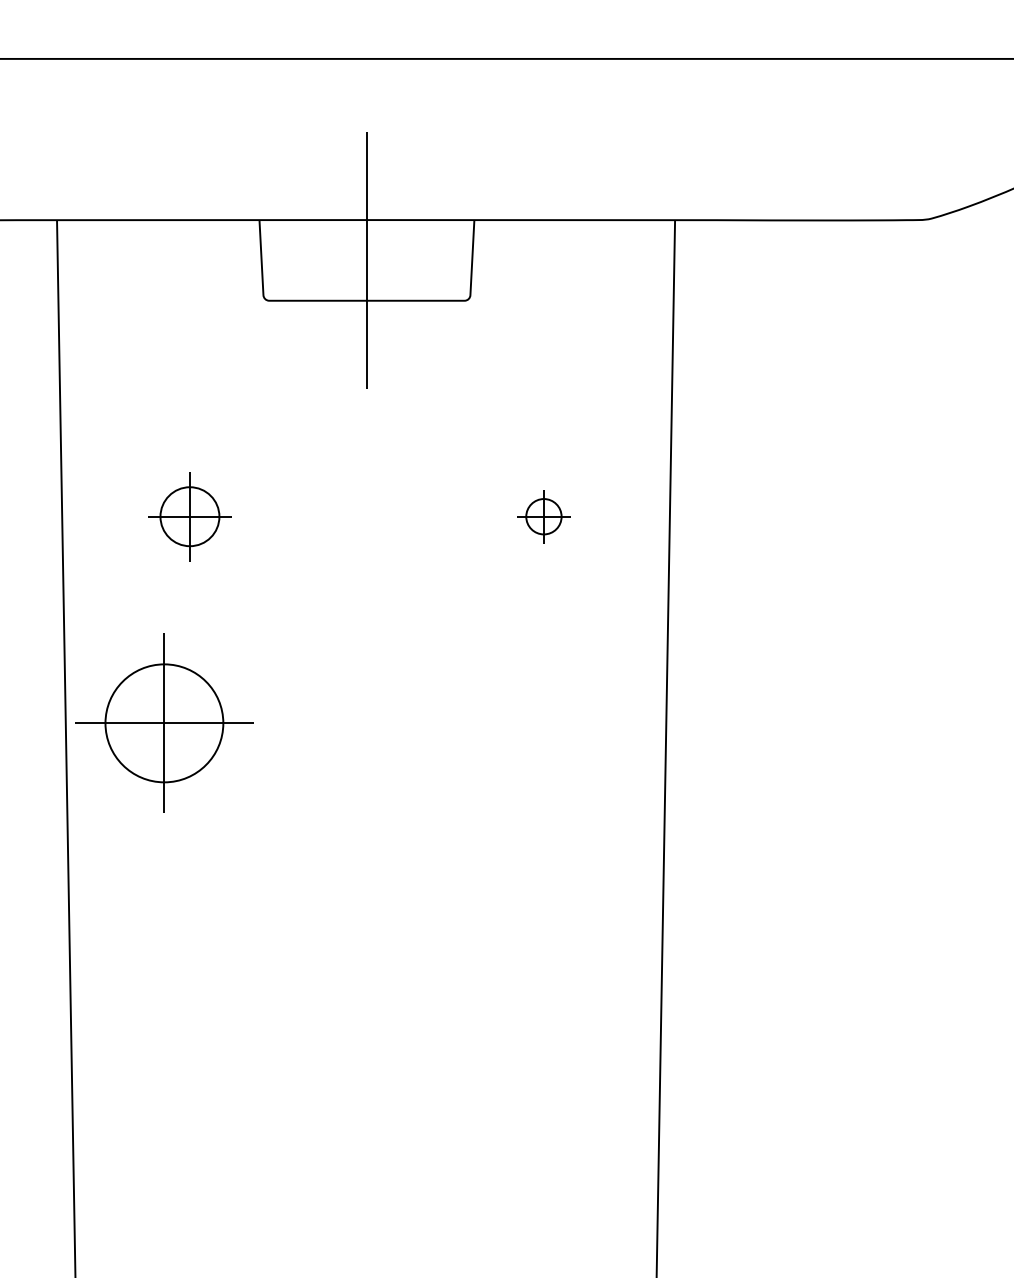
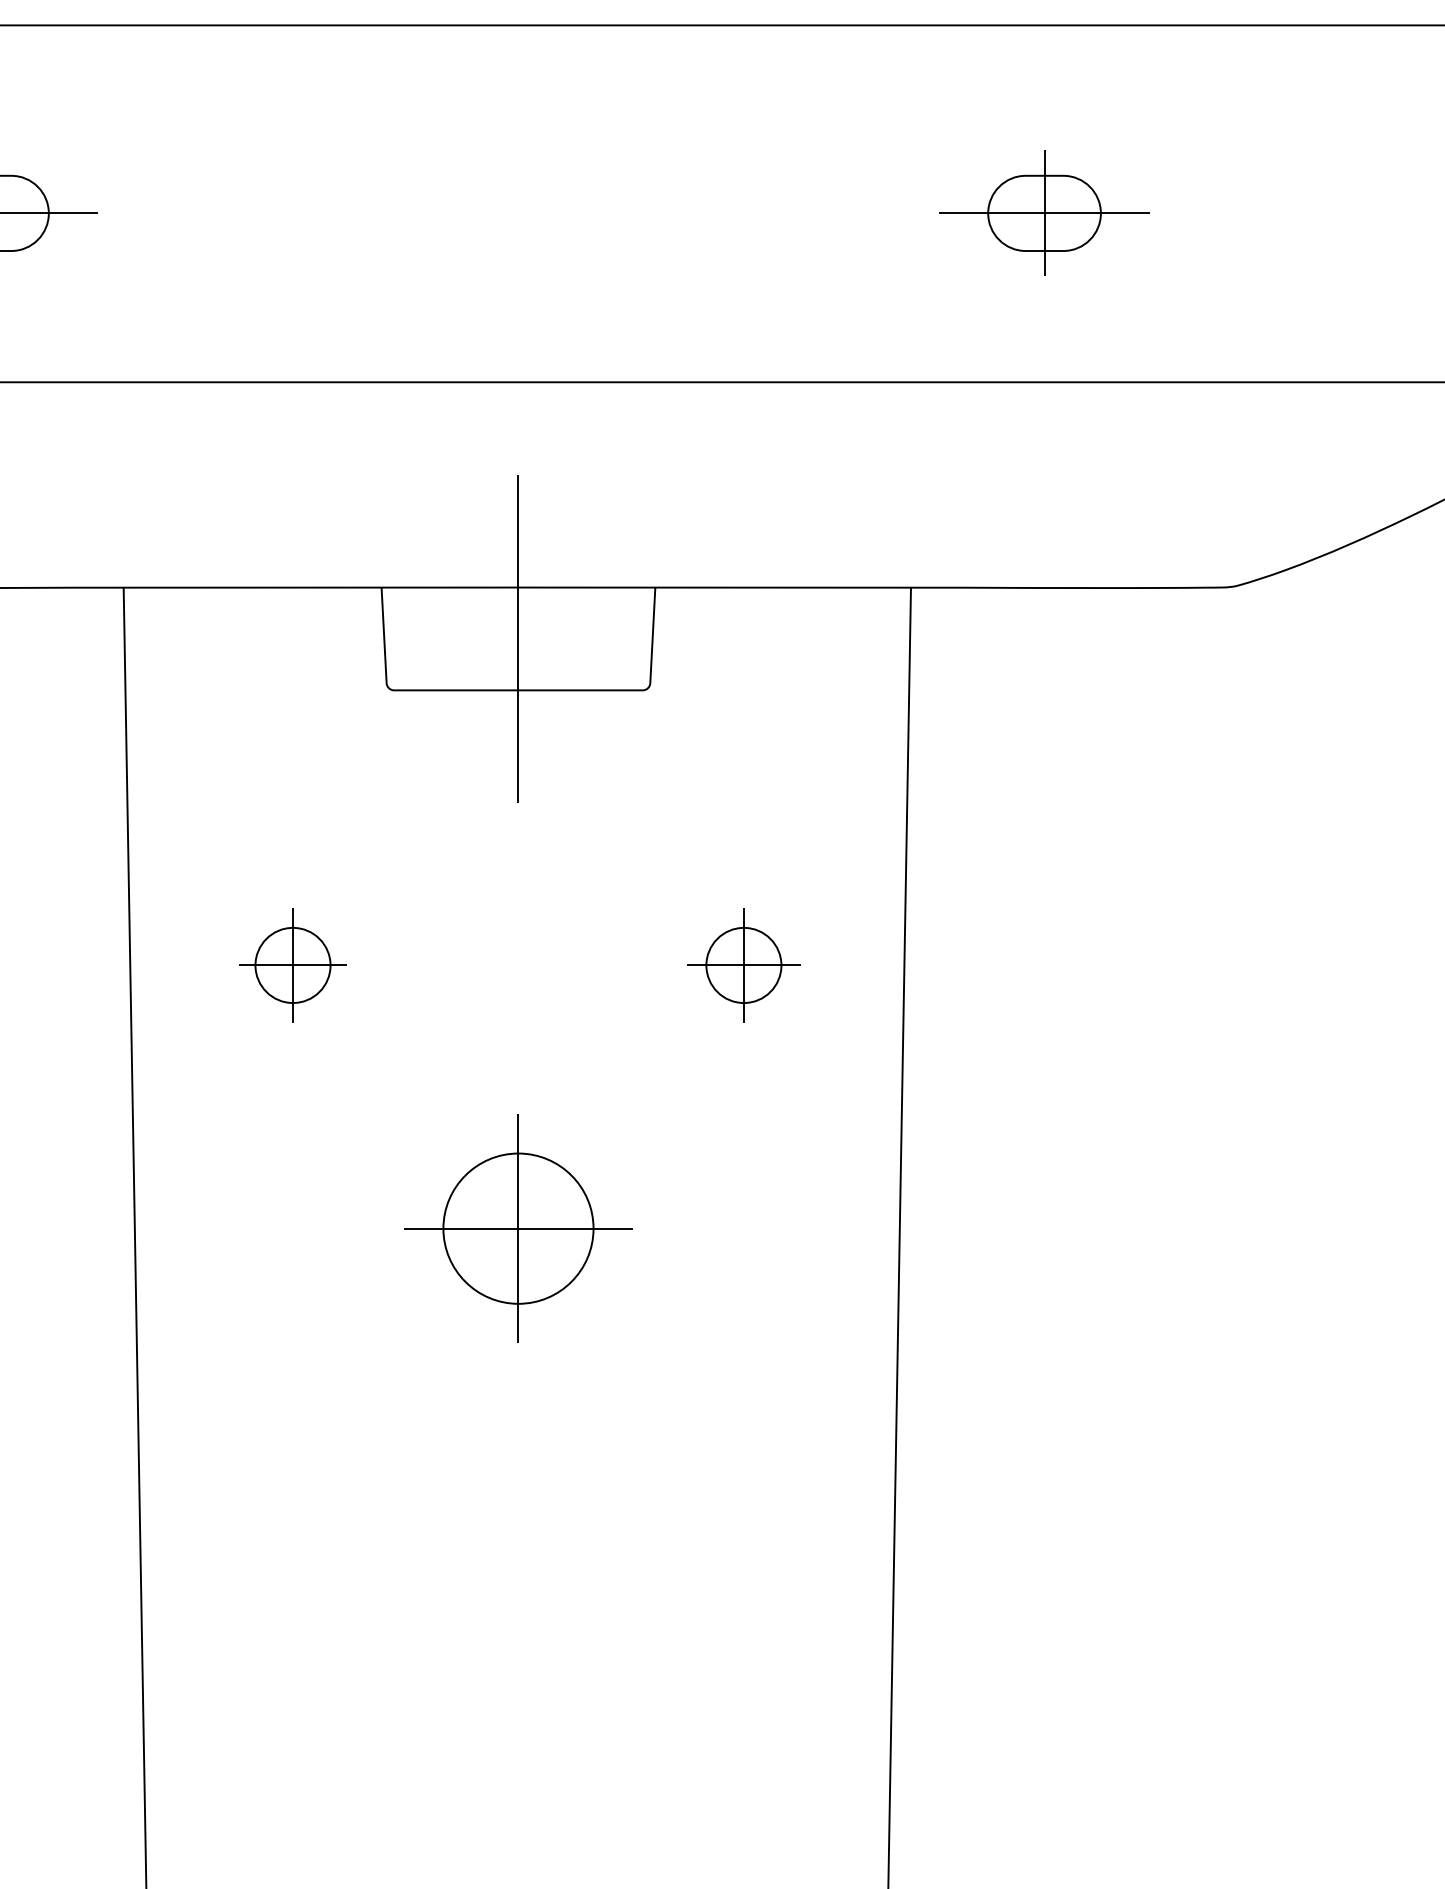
part: (543, 516) -> (743, 965), size x1.67
part: (164, 723) -> (518, 1228), moved

